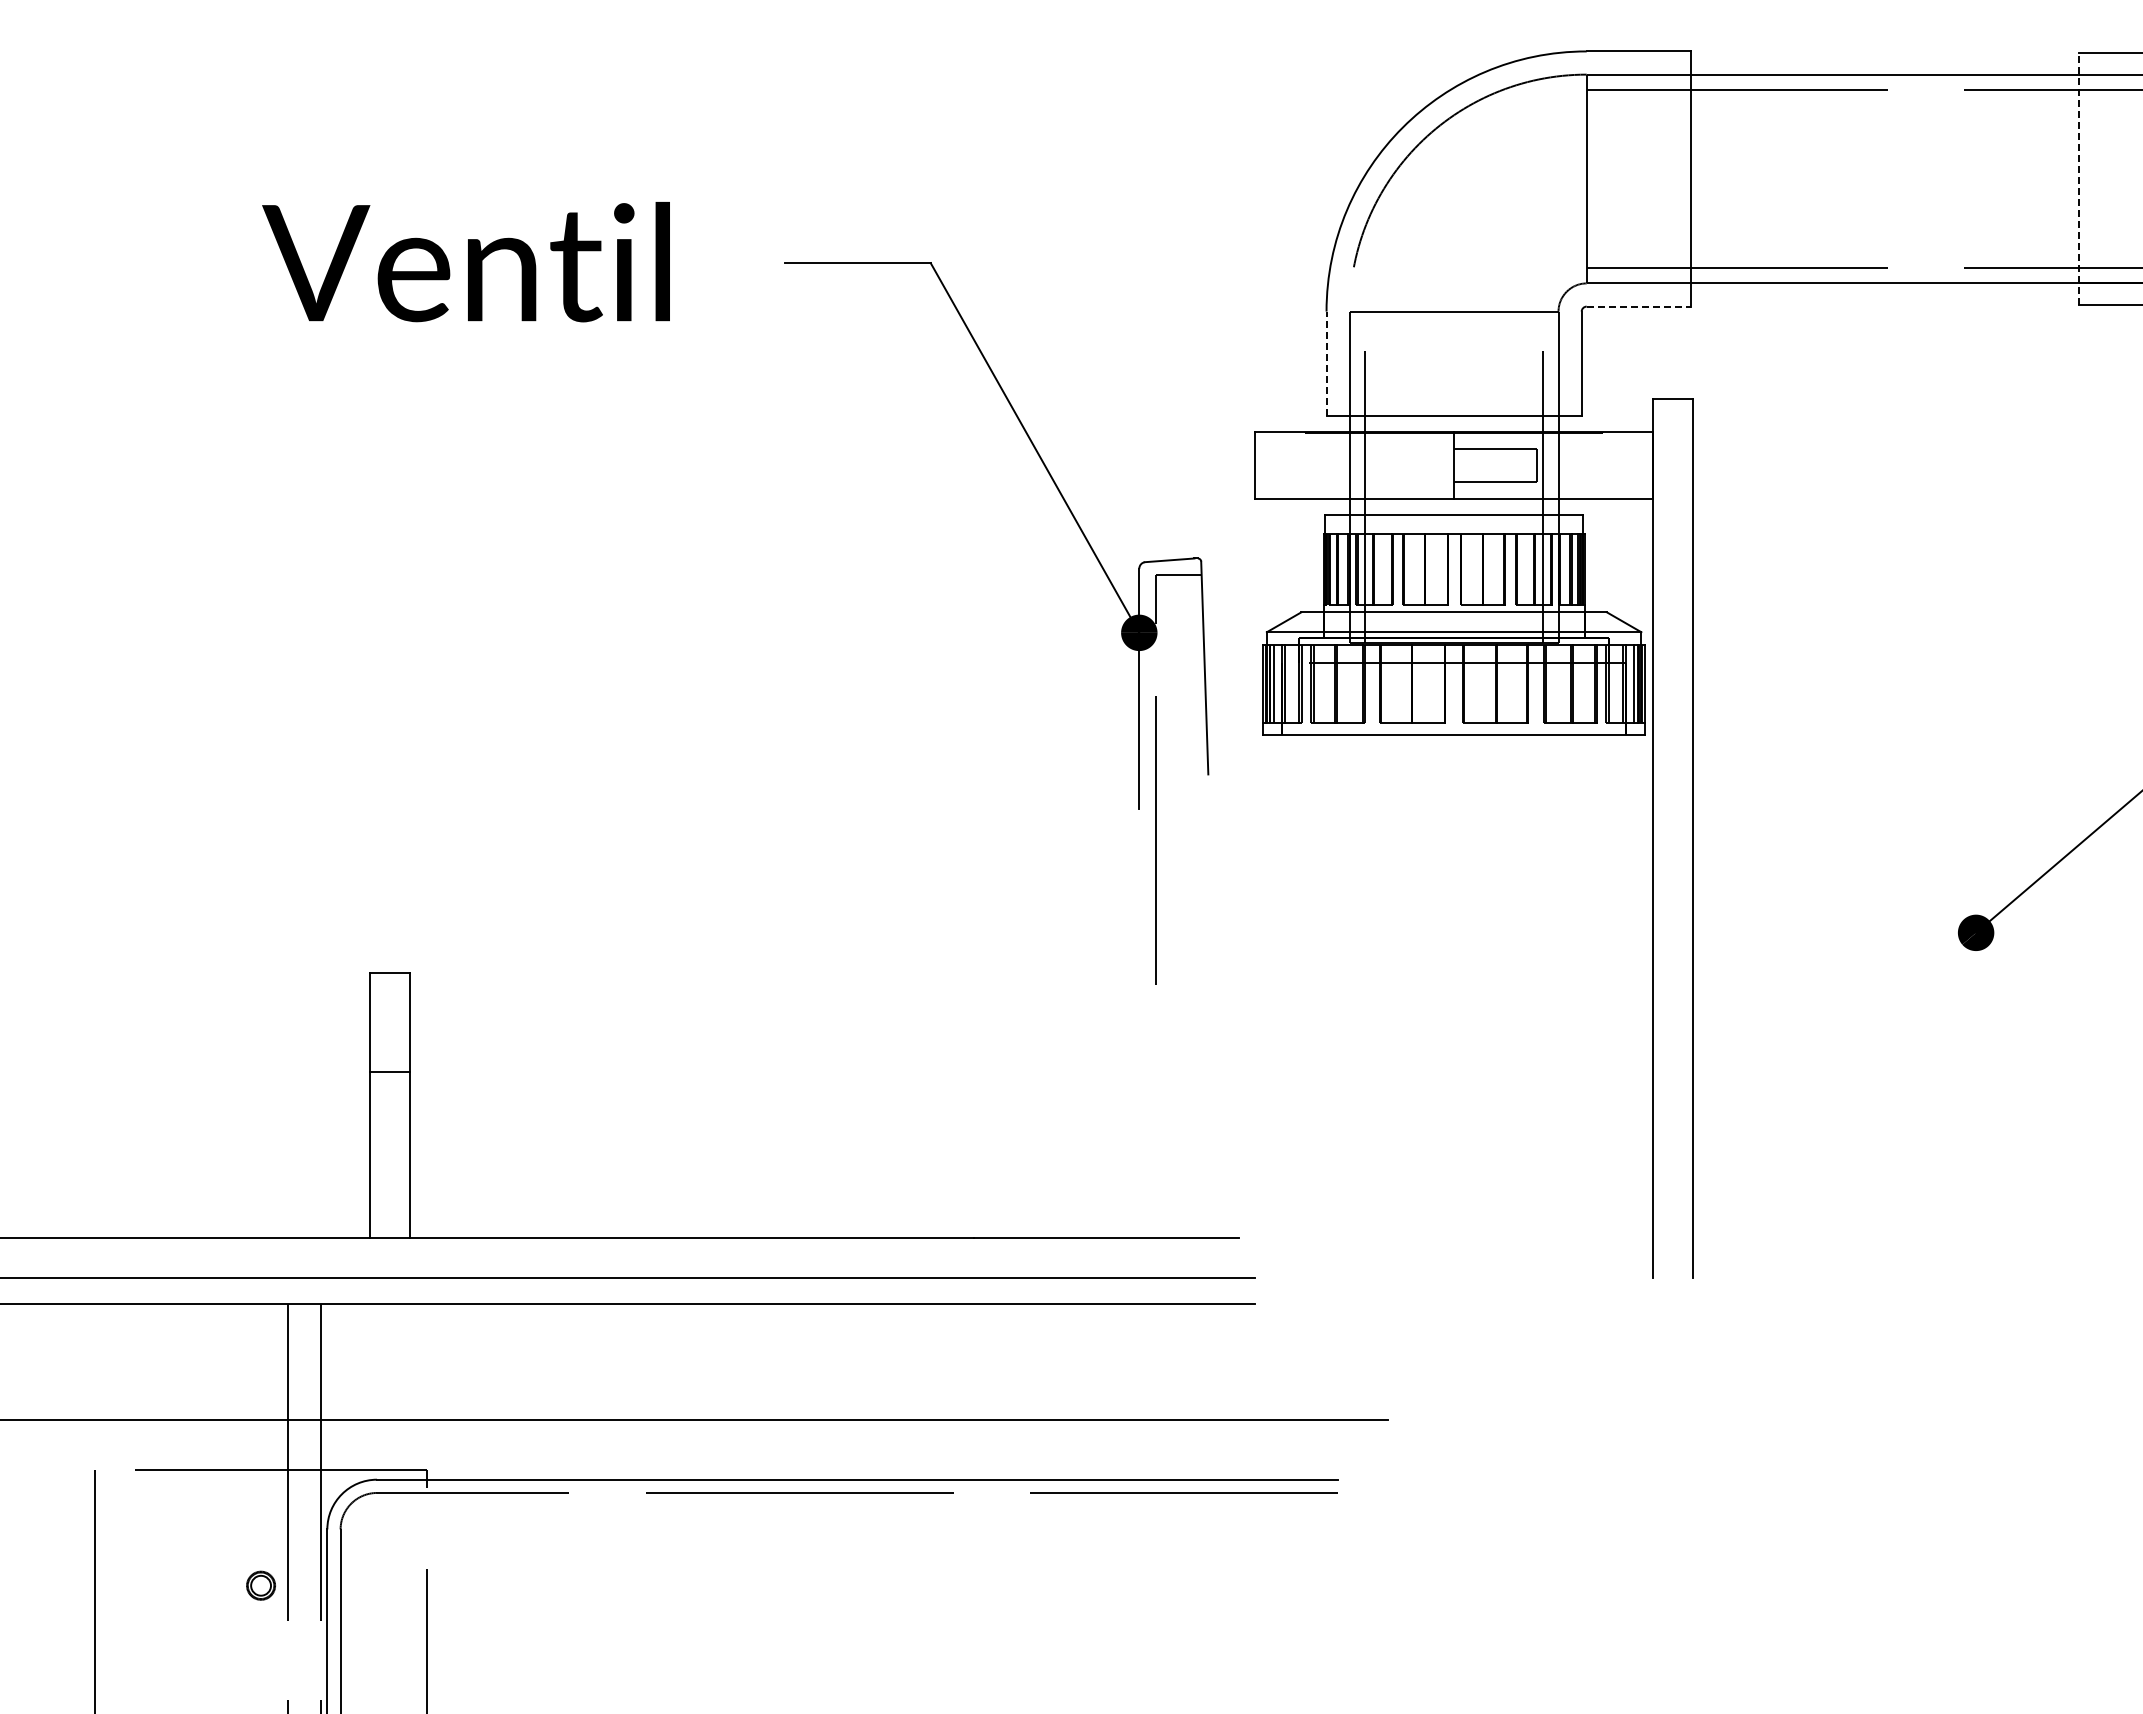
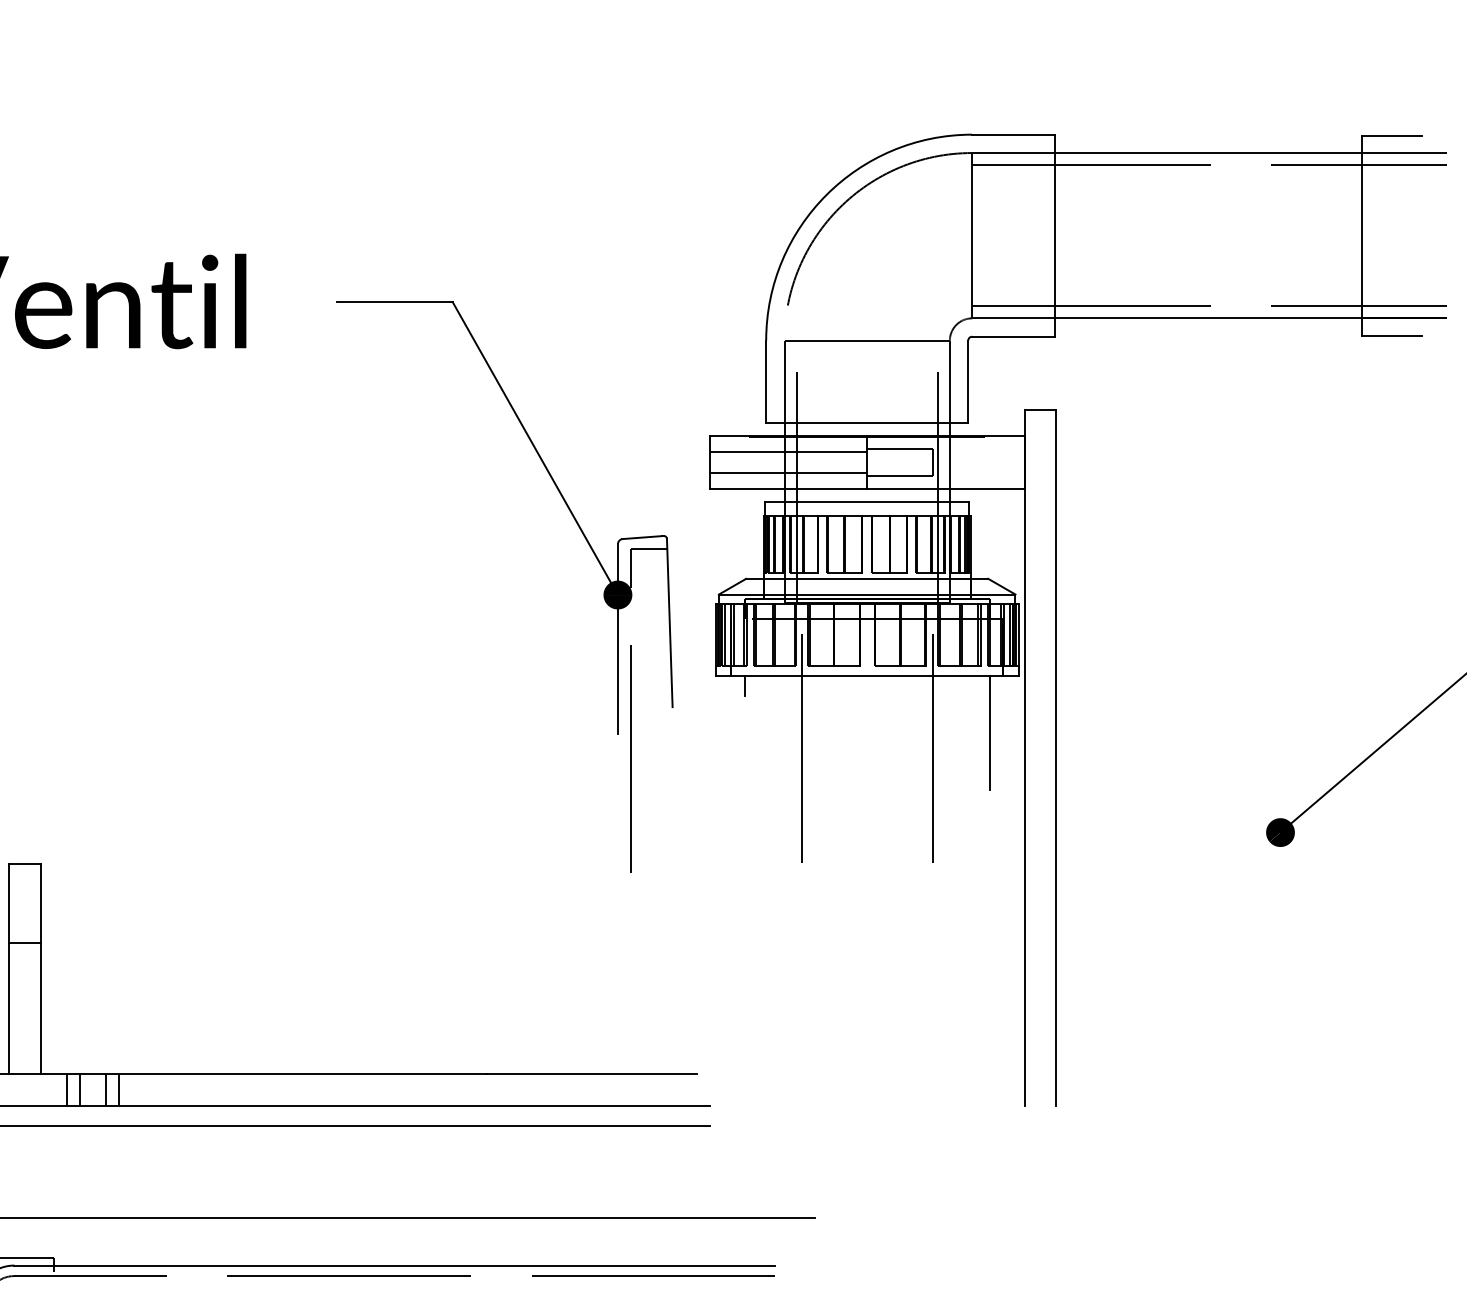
line: (2078, 178) -> (1361, 235), dashed -> solid
line: (1639, 306) -> (1013, 336), dashed -> solid
line: (1326, 363) -> (766, 381), dashed -> solid
line: (1354, 452) -> (788, 452), added
line: (1354, 478) -> (788, 472), added
line: (1299, 747) -> (744, 685), added
line: (1371, 807) -> (801, 733), added
line: (1536, 807) -> (932, 733), added
line: (1608, 807) -> (989, 733), added
line: (443, 1257) -> (67, 1089), added
line: (459, 1257) -> (79, 1089), added
line: (493, 1257) -> (106, 1089), added
line: (509, 1257) -> (119, 1089), added

